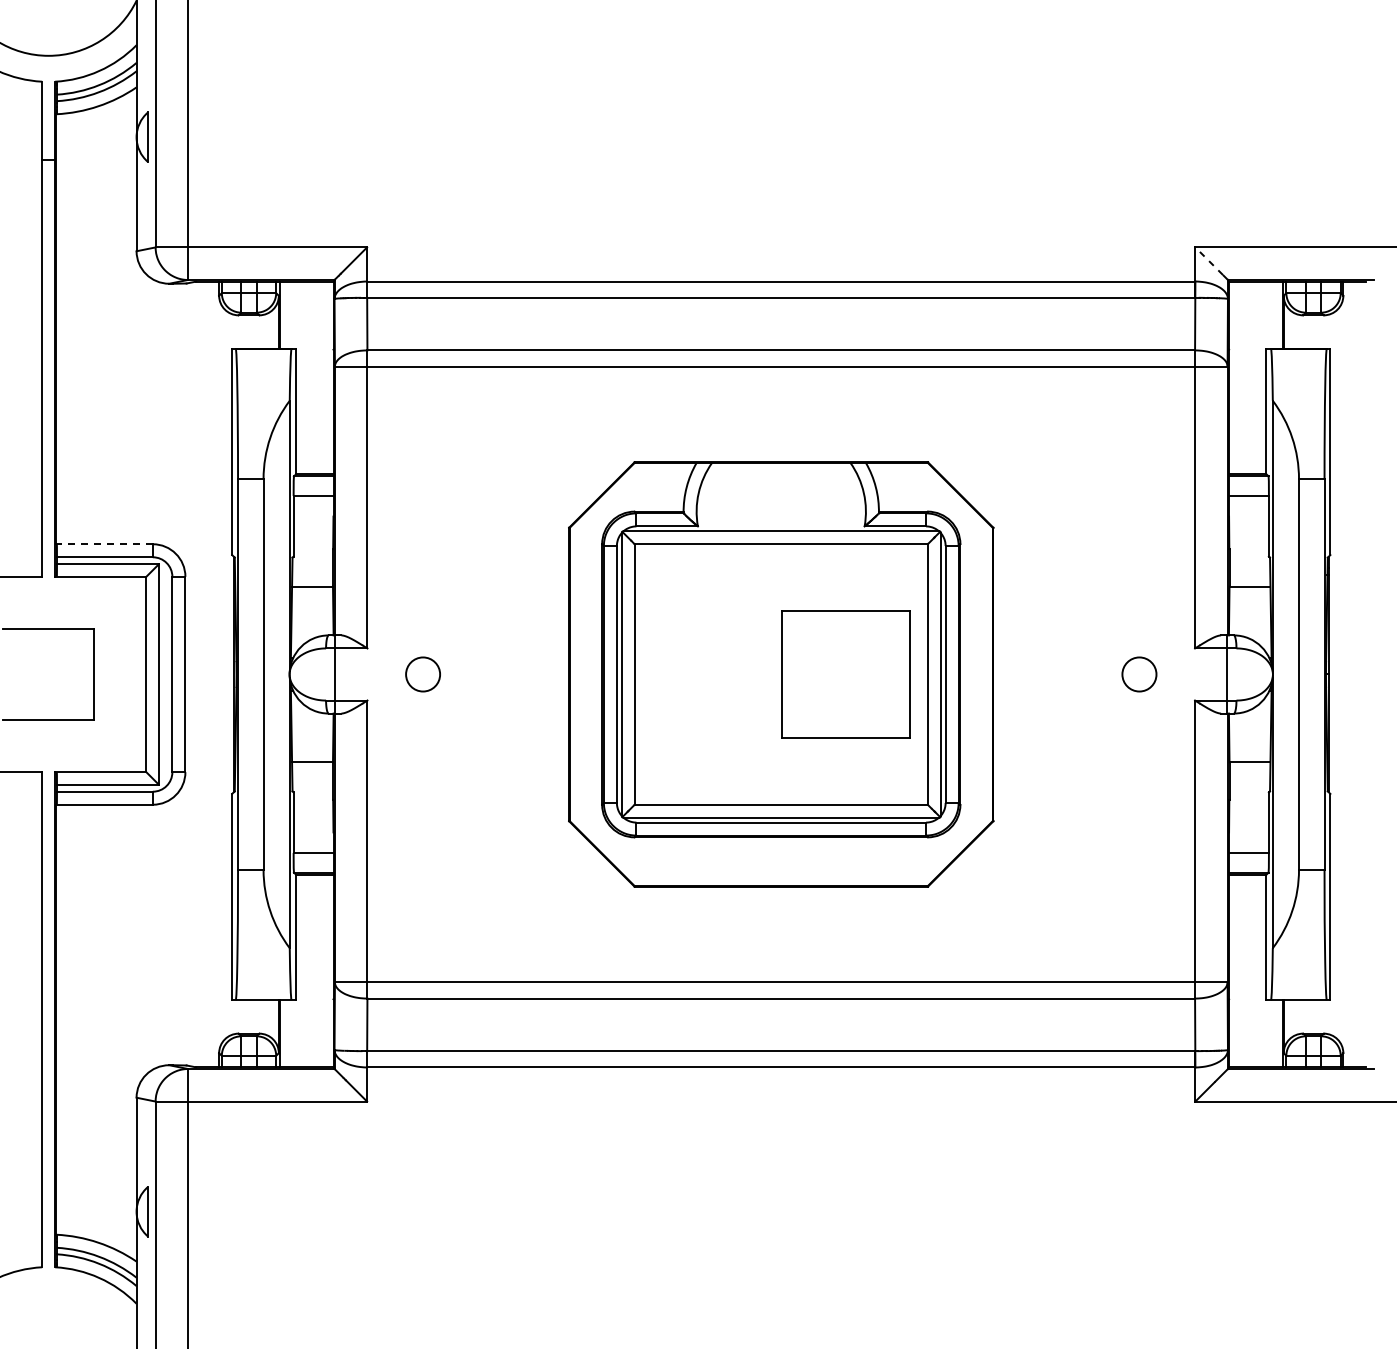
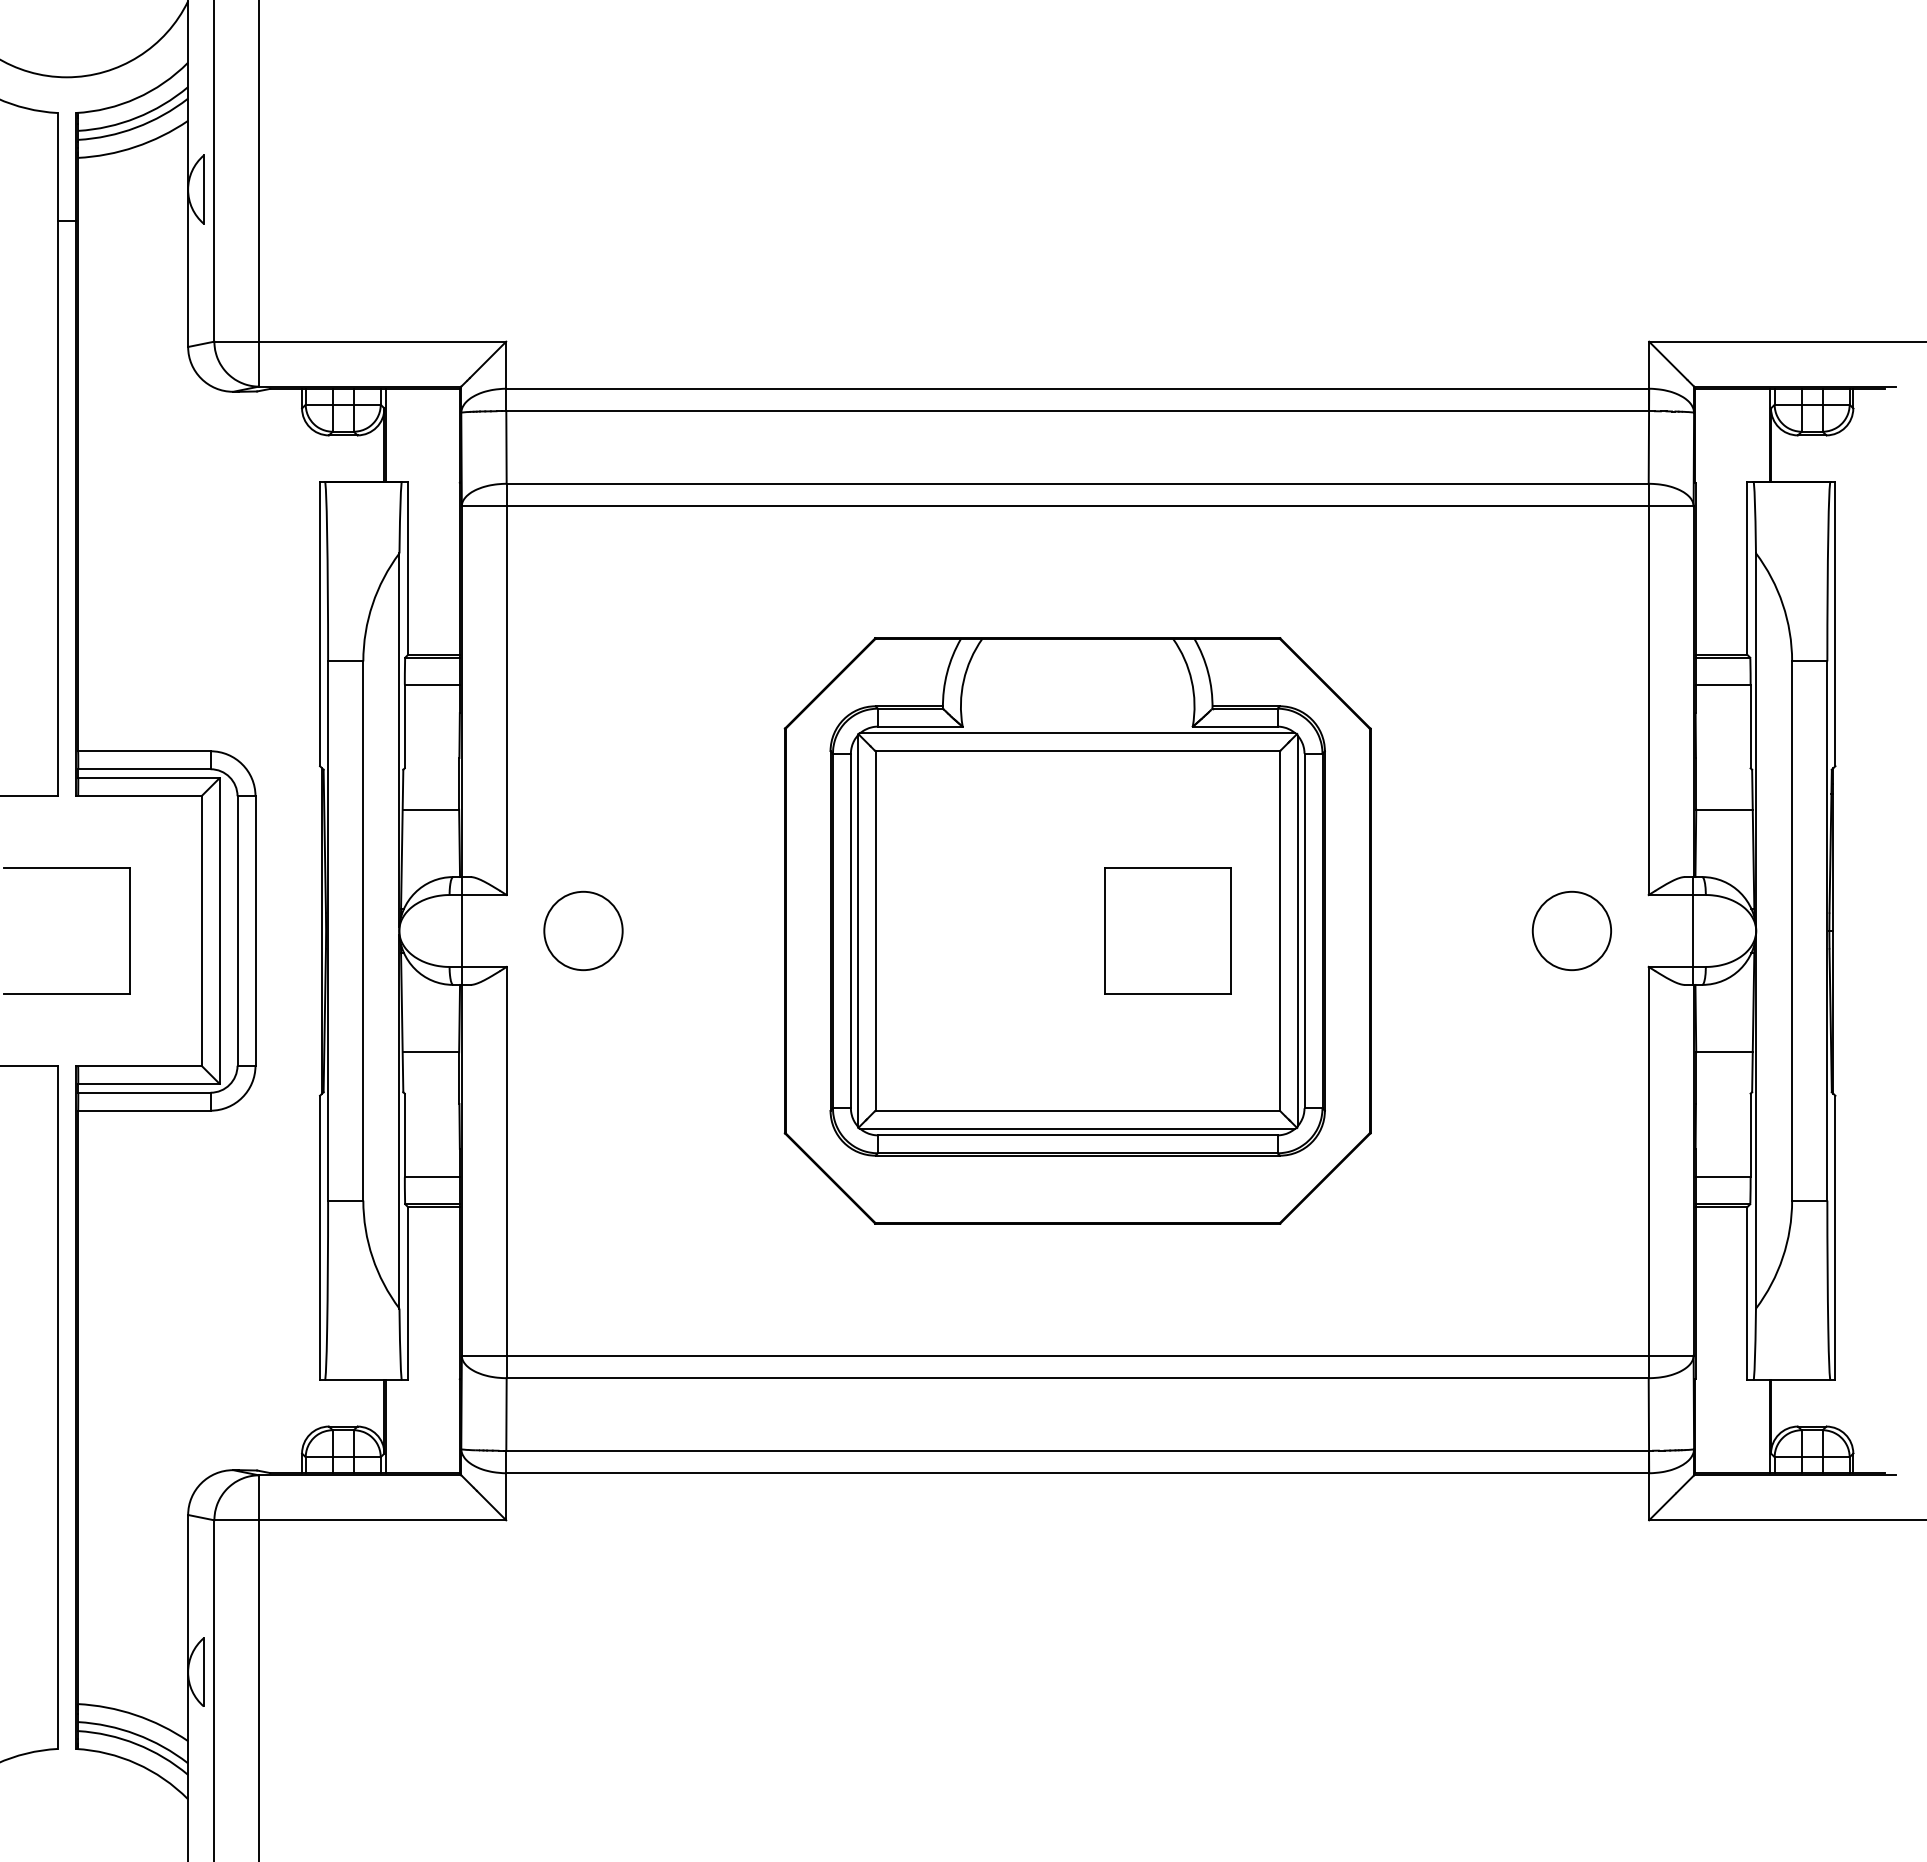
line: (1209, 261) -> (1668, 360), dashed -> solid
line: (104, 544) -> (143, 751), dashed -> solid
circle: (423, 674) -> (583, 930), size x1.67
part: (846, 674) -> (1167, 930), size x0.71
circle: (1139, 674) -> (1571, 930), size x1.67

